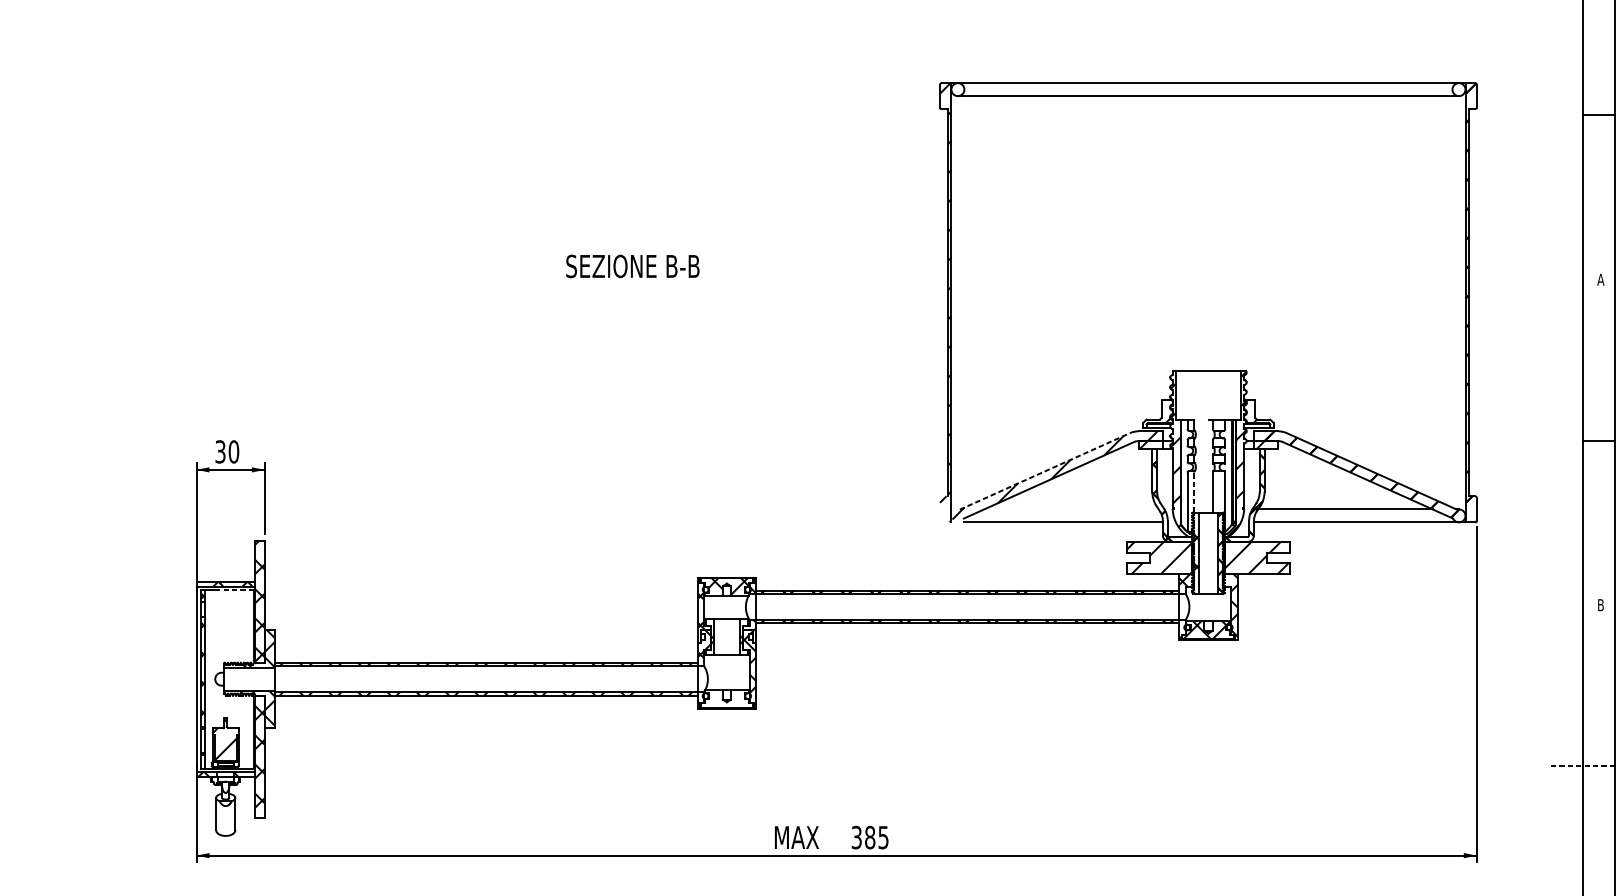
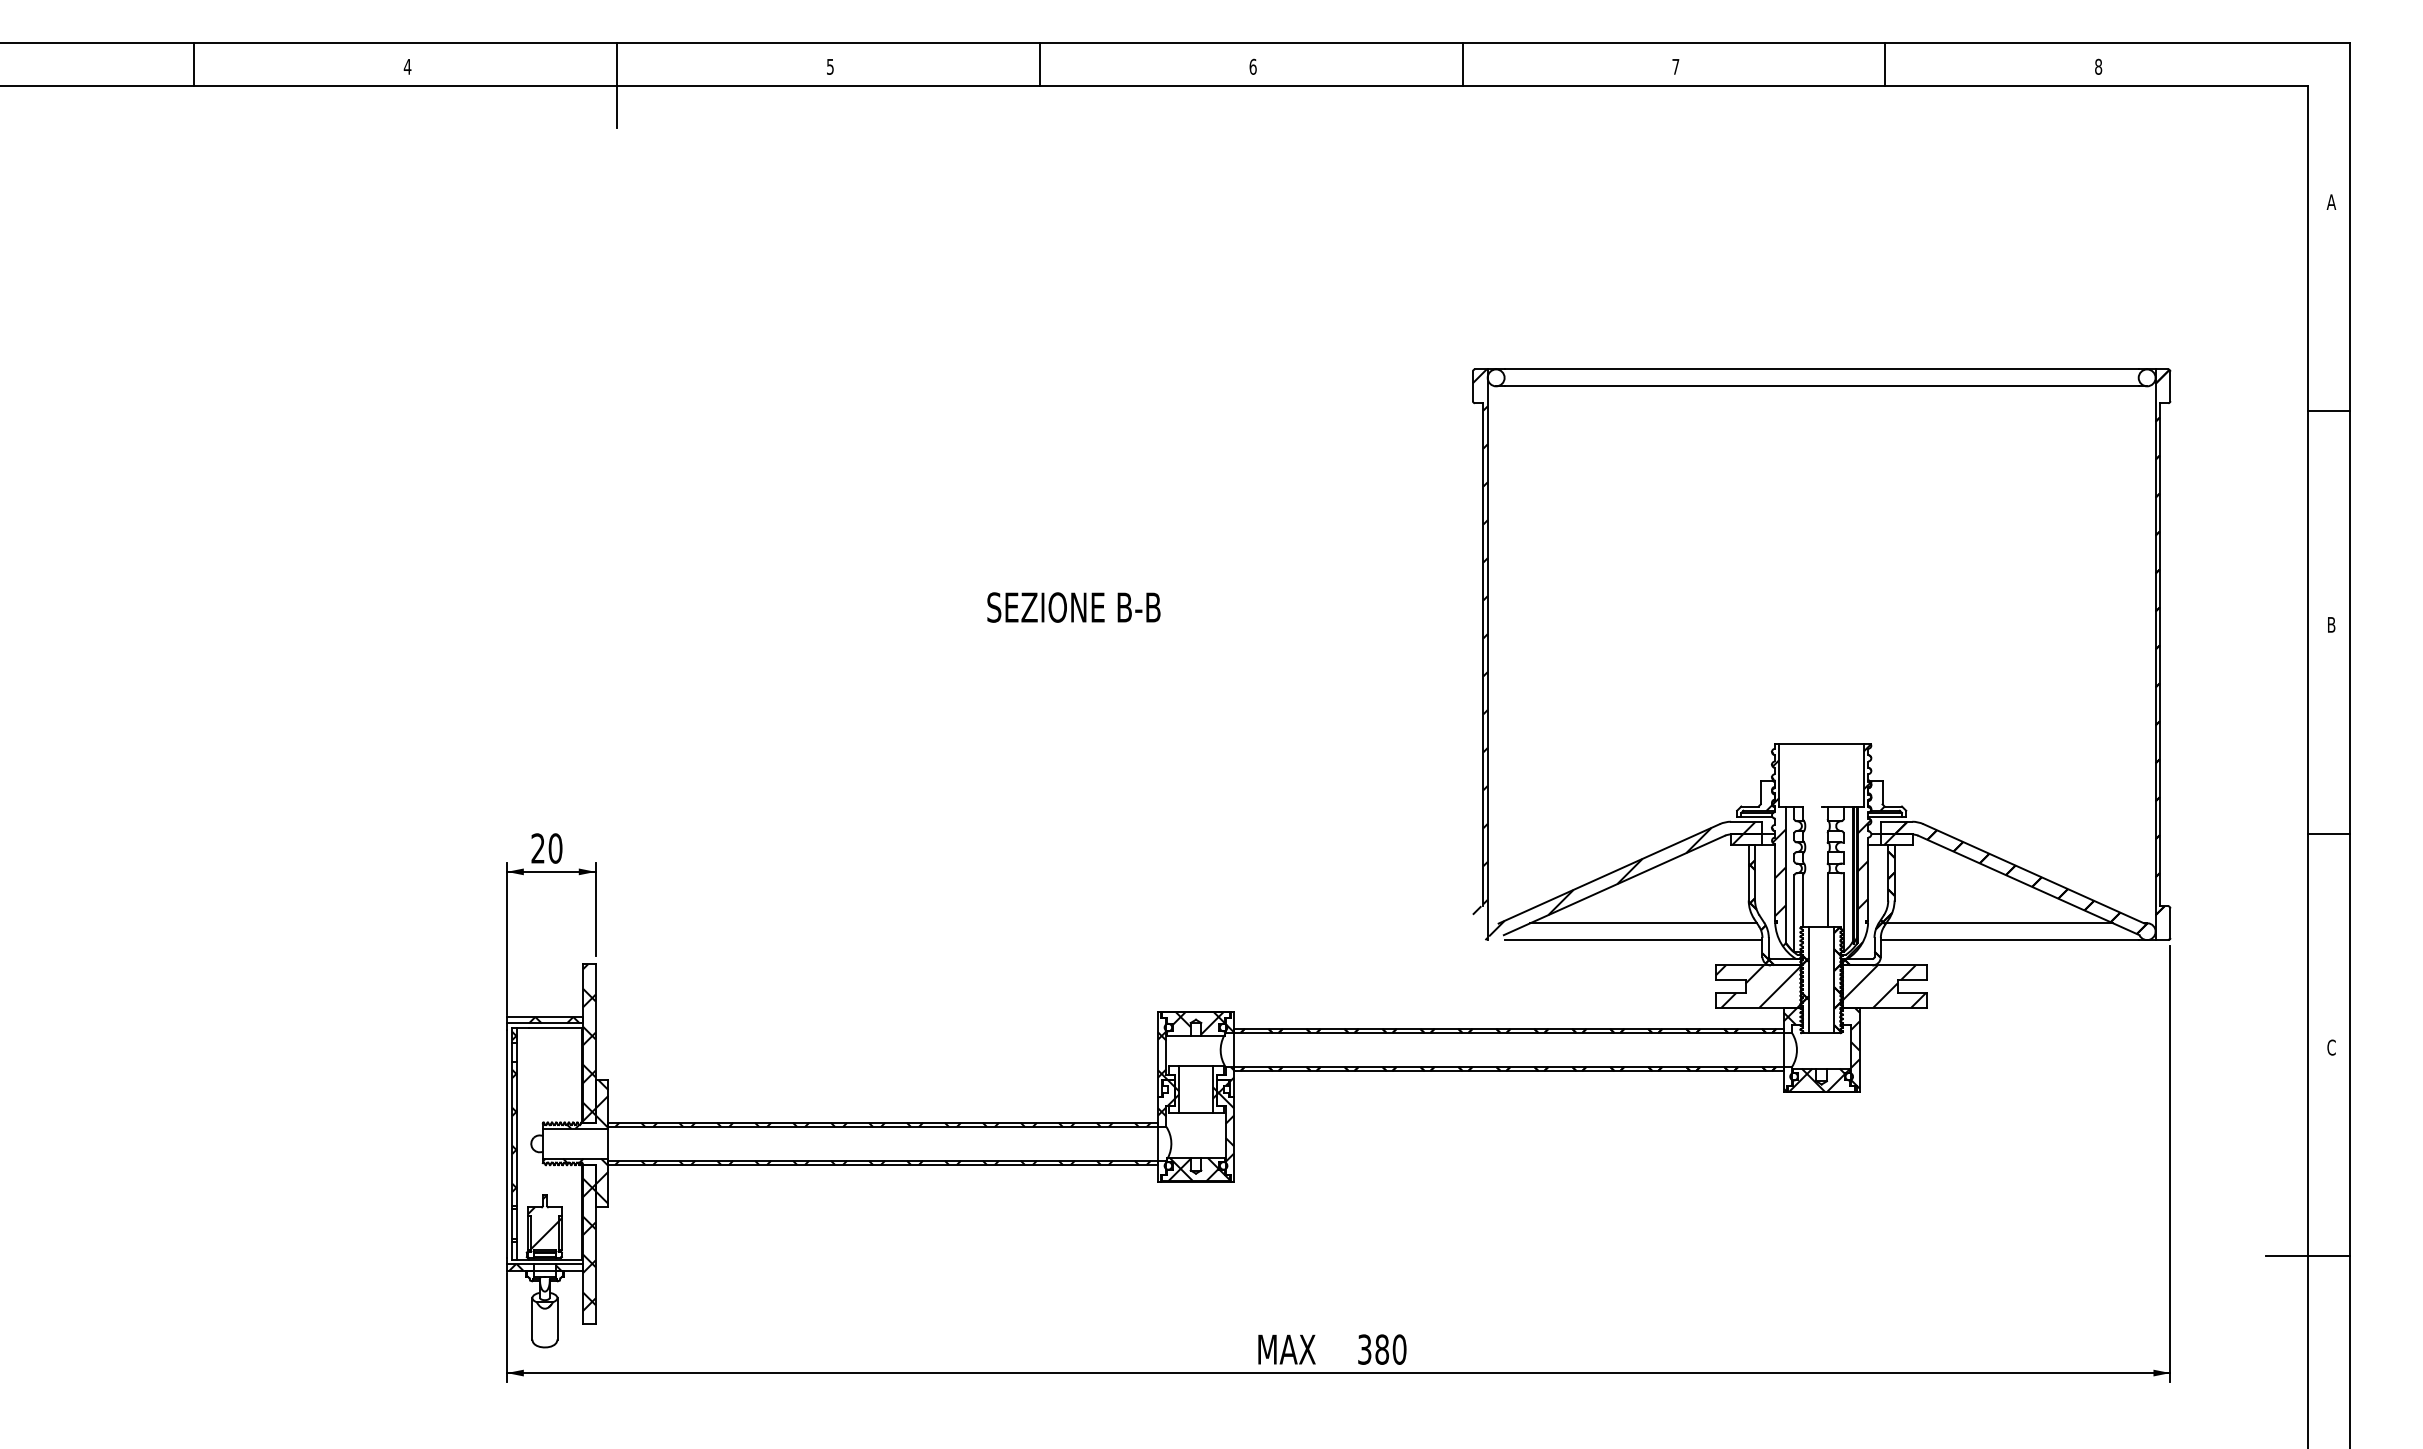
text: (1600, 279) -> (2331, 624), A -> B
text: (220, 451) -> (537, 848), 30 -> 20
line: (1045, 471) -> (1609, 873), dashed -> solid
line: (1194, 491) -> (1803, 900), dashed -> solid
line: (1071, 509) -> (1643, 923), added
line: (233, 589) -> (555, 1027), dashed -> solid
text: (1600, 605) -> (2331, 1047), B -> C
hatch: (728, 698) -> (1198, 1169), added
line: (1582, 765) -> (2307, 1256), dashed -> solid
text: (883, 837) -> (1399, 1349), 385 -> 380

